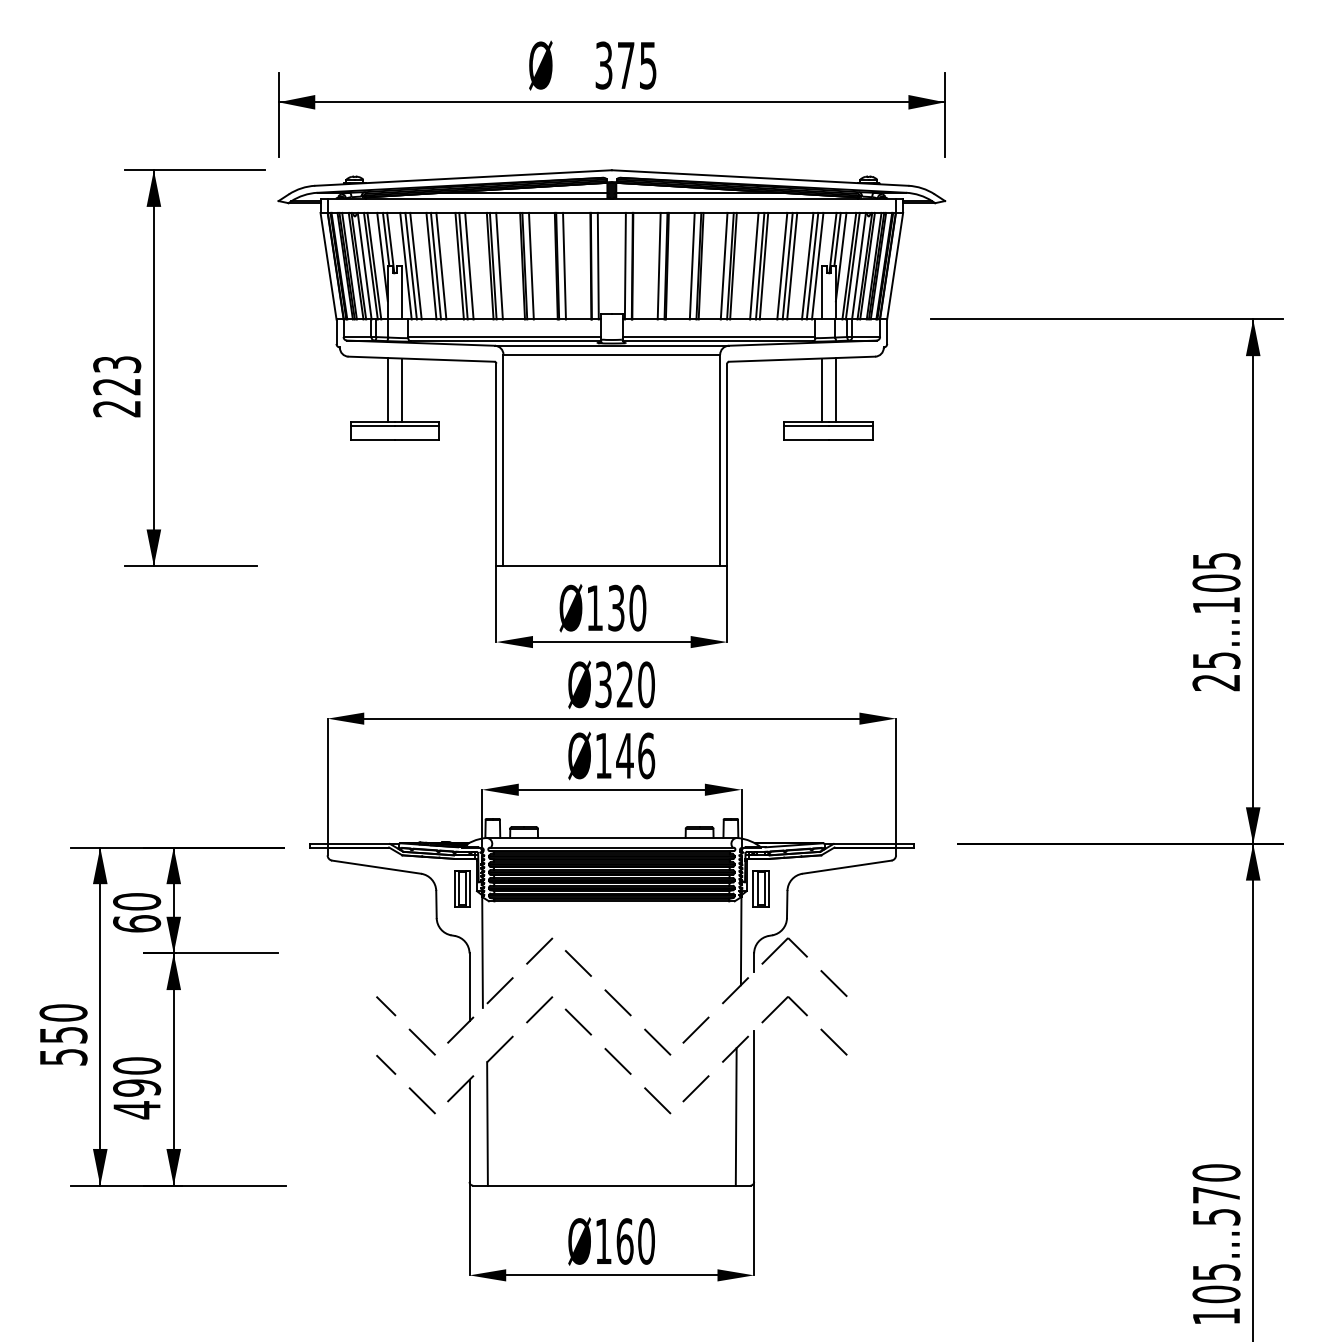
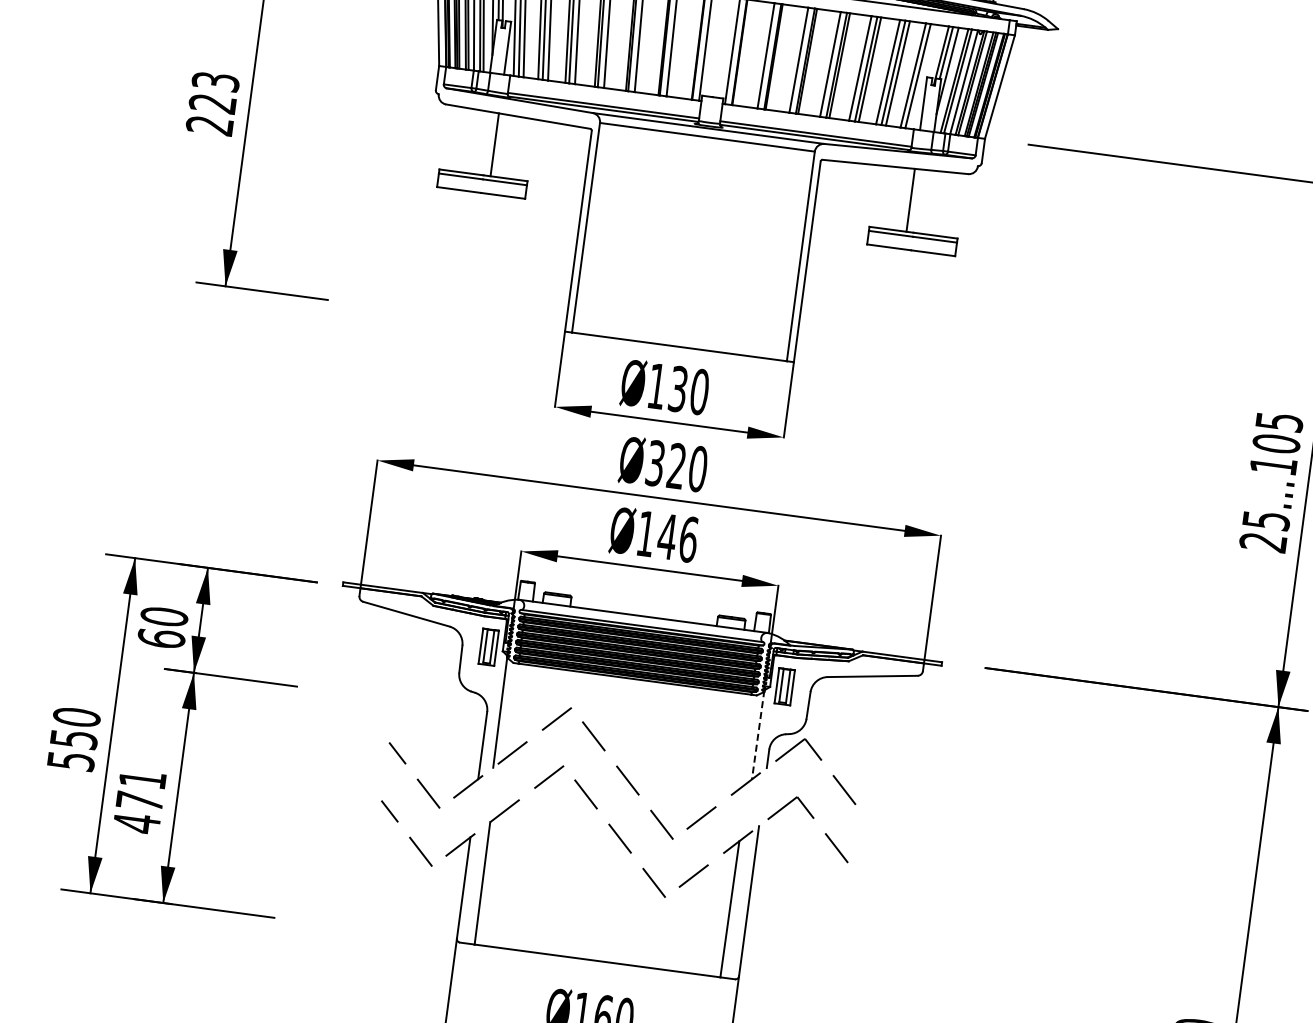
line: (817, 265) -> (923, 76), removed
line: (387, 389) -> (480, 142), removed
line: (835, 389) -> (924, 201), removed
line: (741, 940) -> (758, 735), solid -> dashed
text: (137, 1076) -> (141, 790), 490 -> 471

